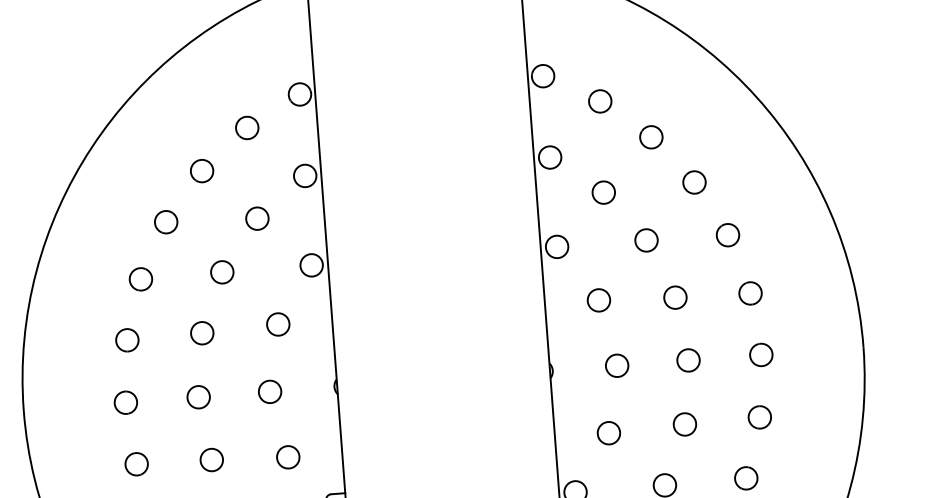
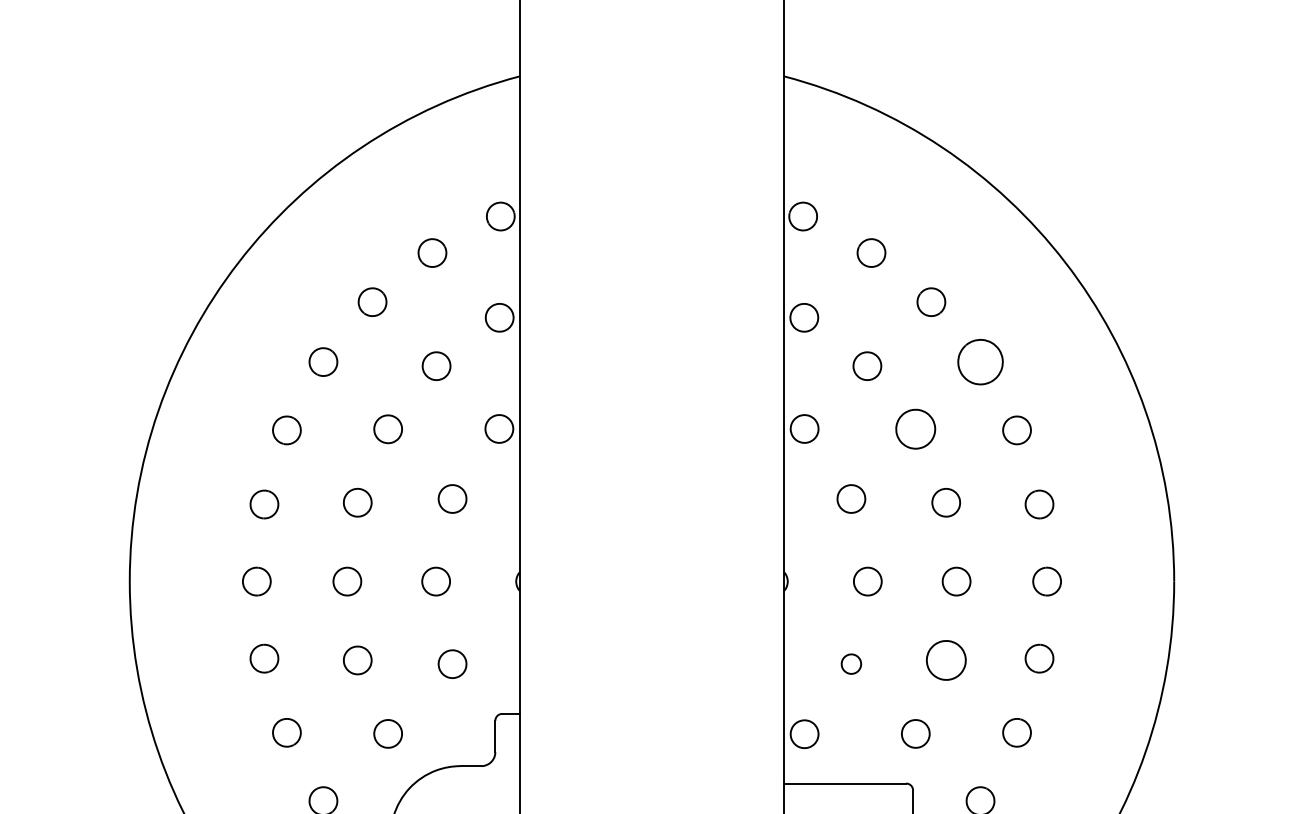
part: (694, 182) -> (980, 361), size x1.6
part: (646, 240) -> (915, 429), size x1.4
part: (684, 424) -> (945, 660), size x1.4
part: (608, 432) -> (851, 663), size x0.7

